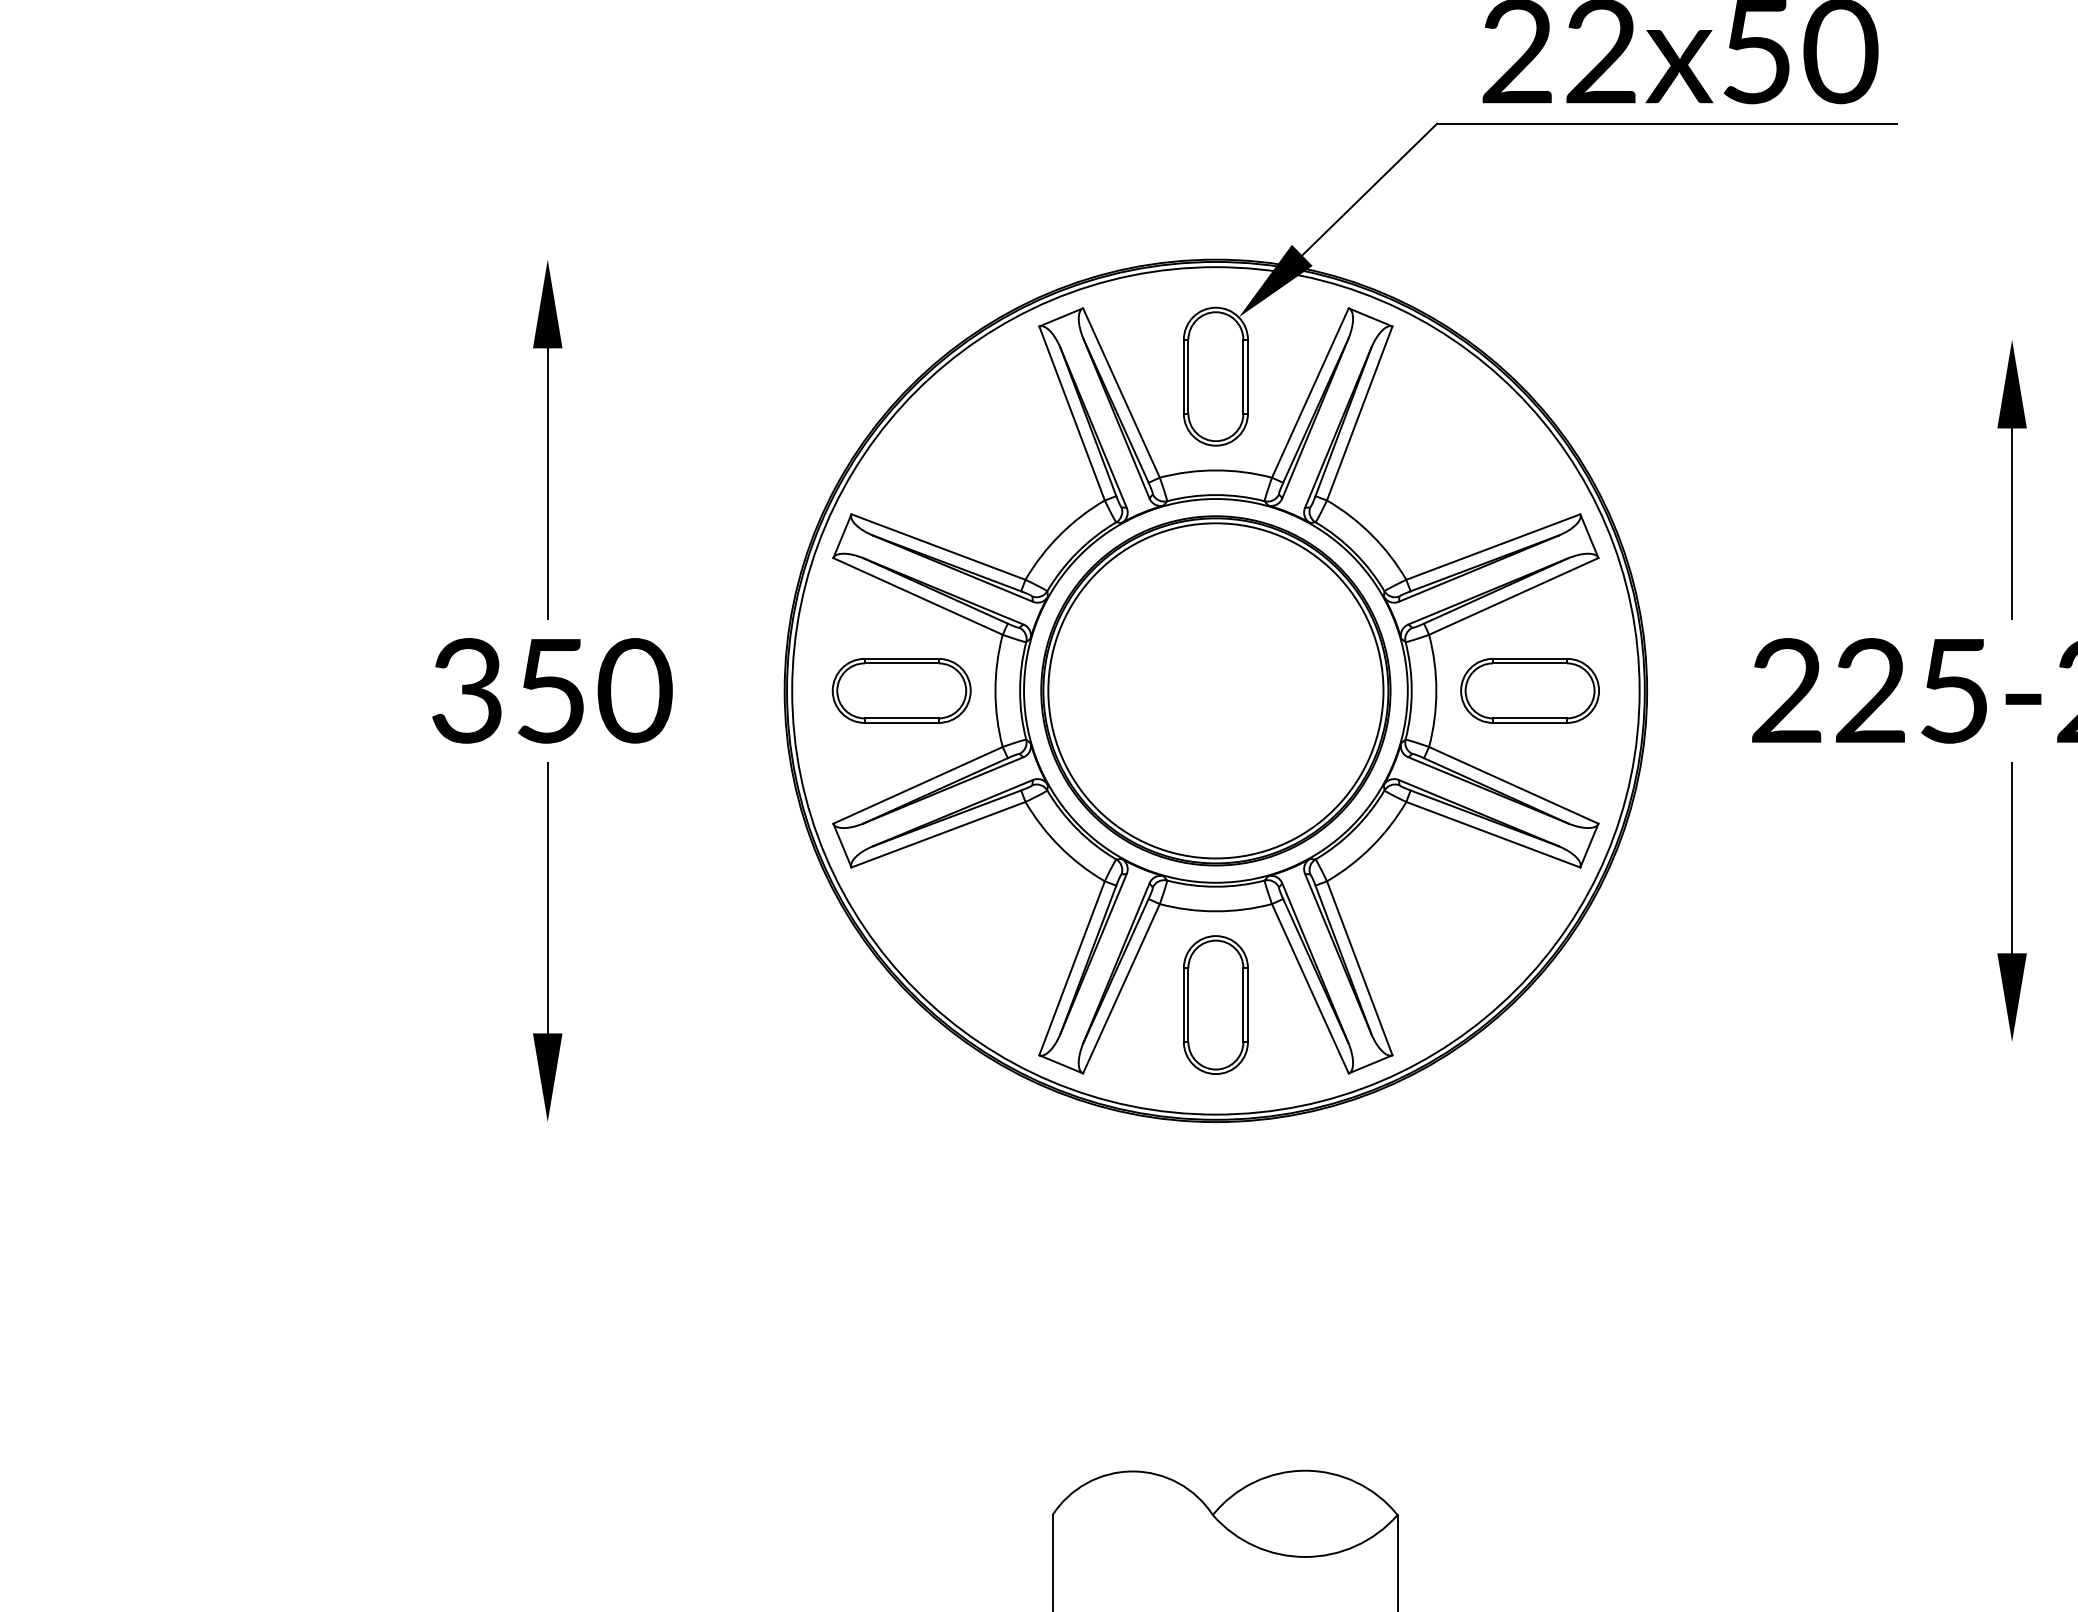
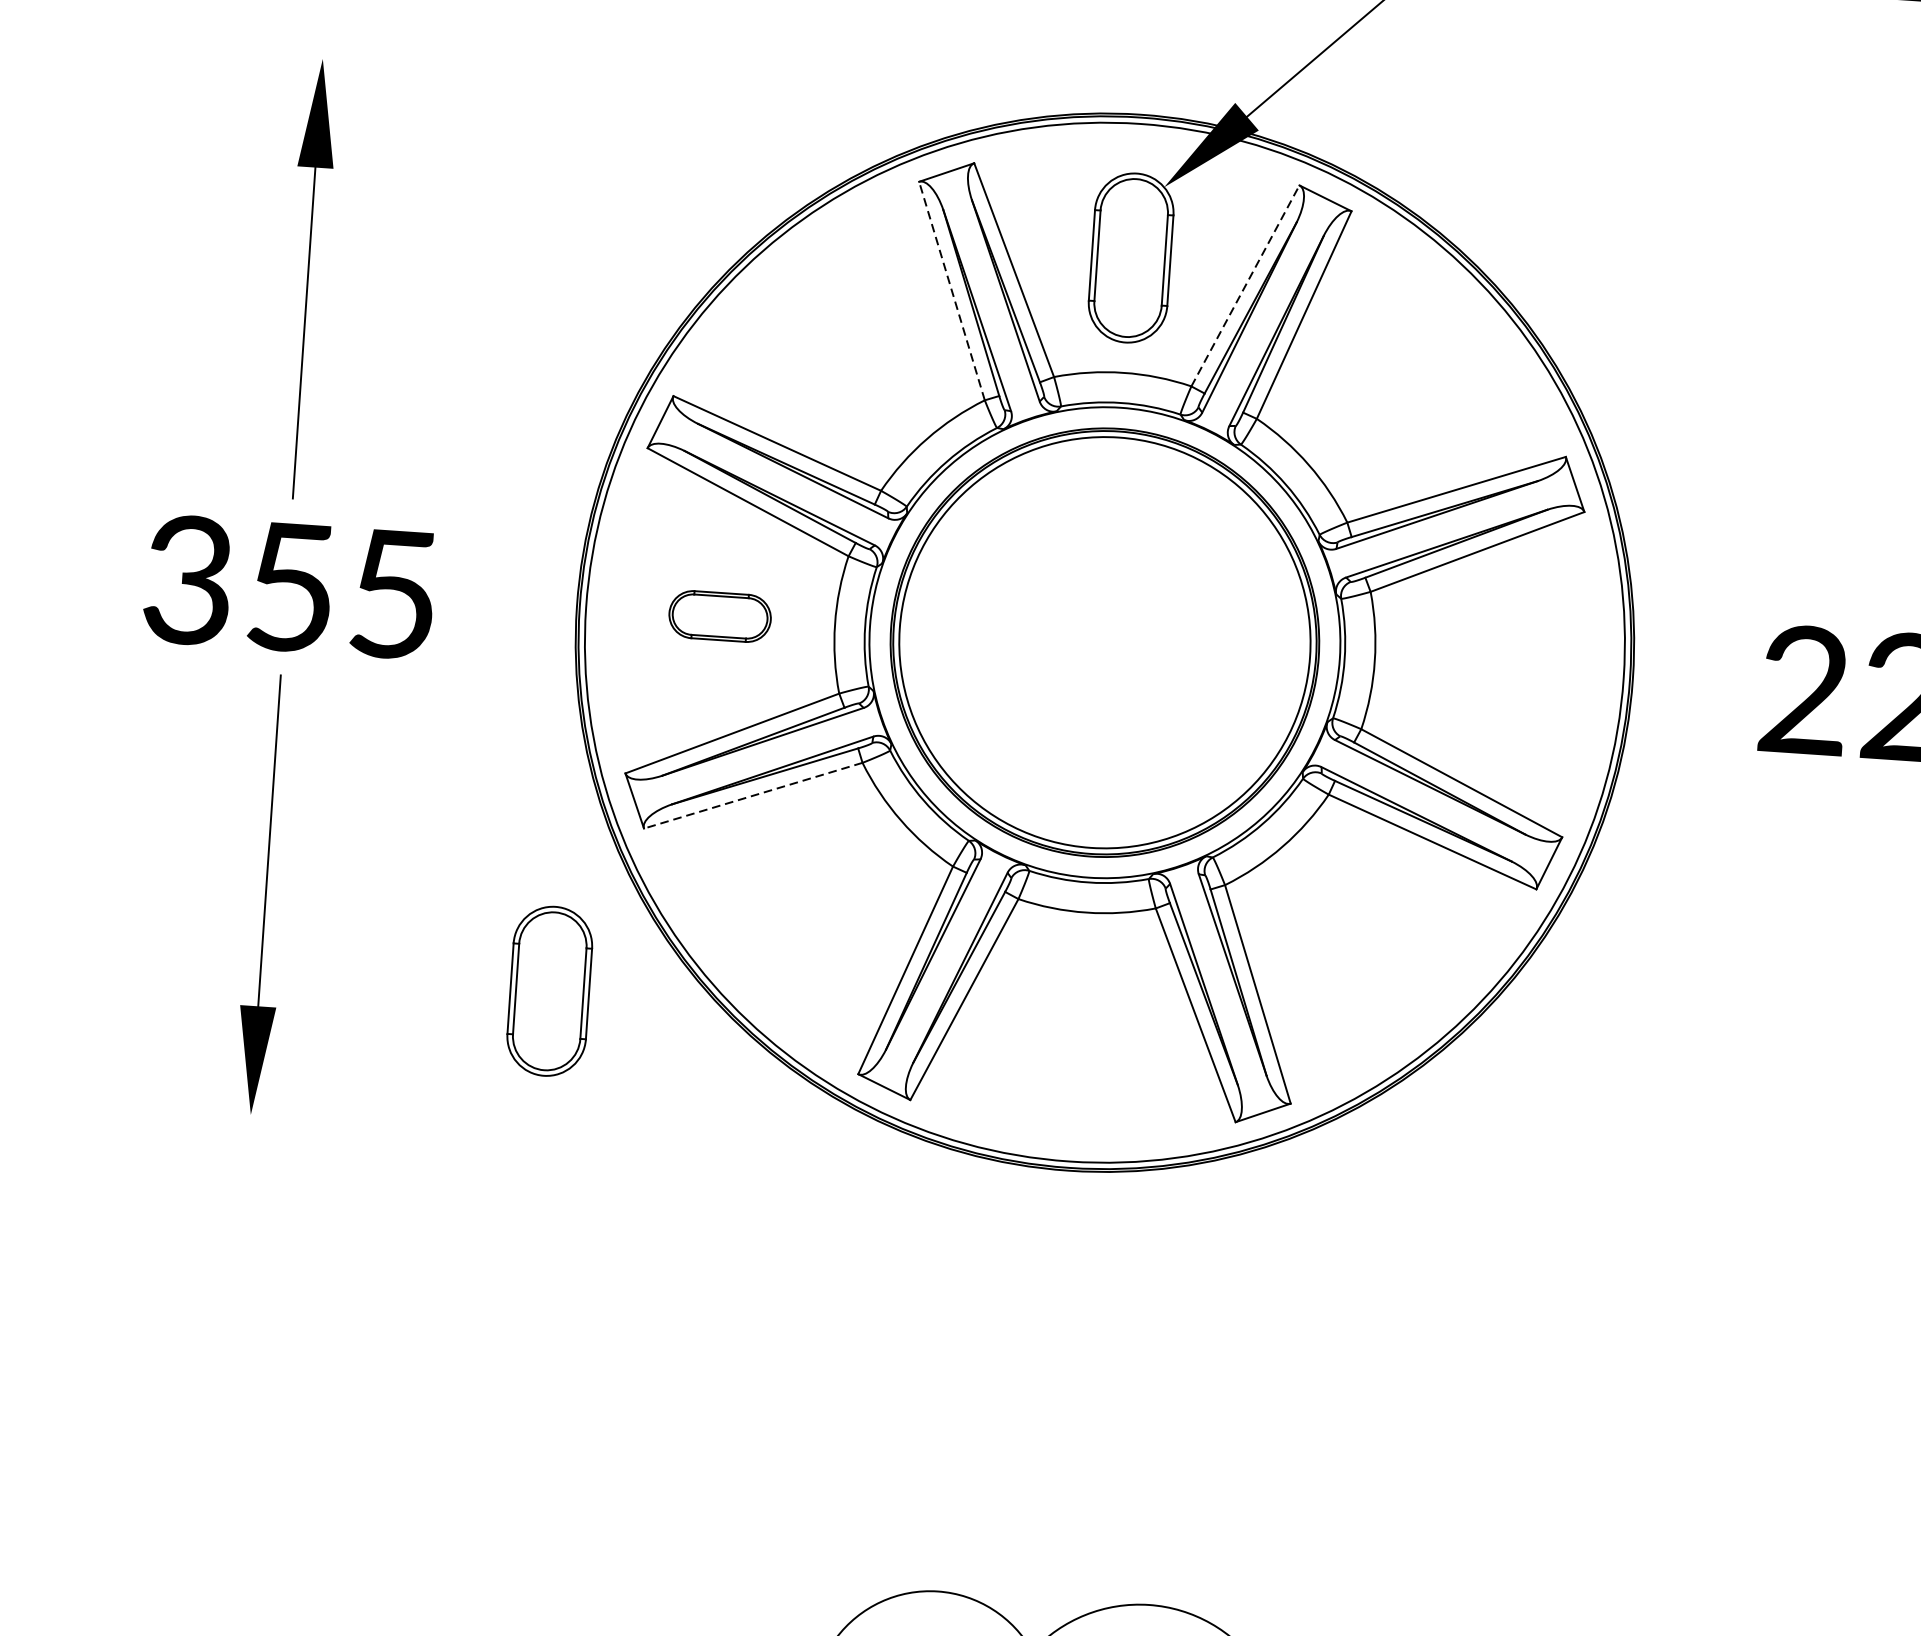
line: (1310, 393) -> (1245, 286), solid -> dashed
line: (1072, 413) -> (952, 291), solid -> dashed
text: (634, 690) -> (393, 593), 350 -> 355
part: (901, 690) -> (720, 616), size x0.6
part: (1529, 690) -> (1488, 668), removed
line: (938, 834) -> (753, 795), solid -> dashed
part: (1215, 1004) -> (549, 990), moved

